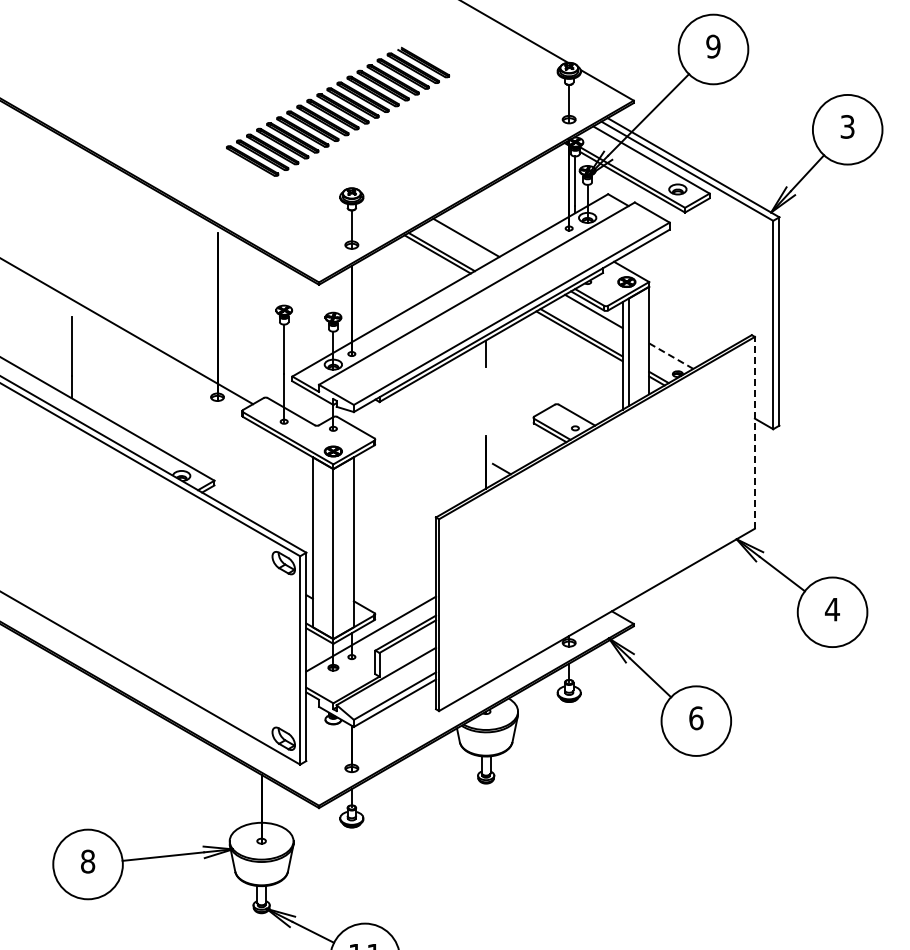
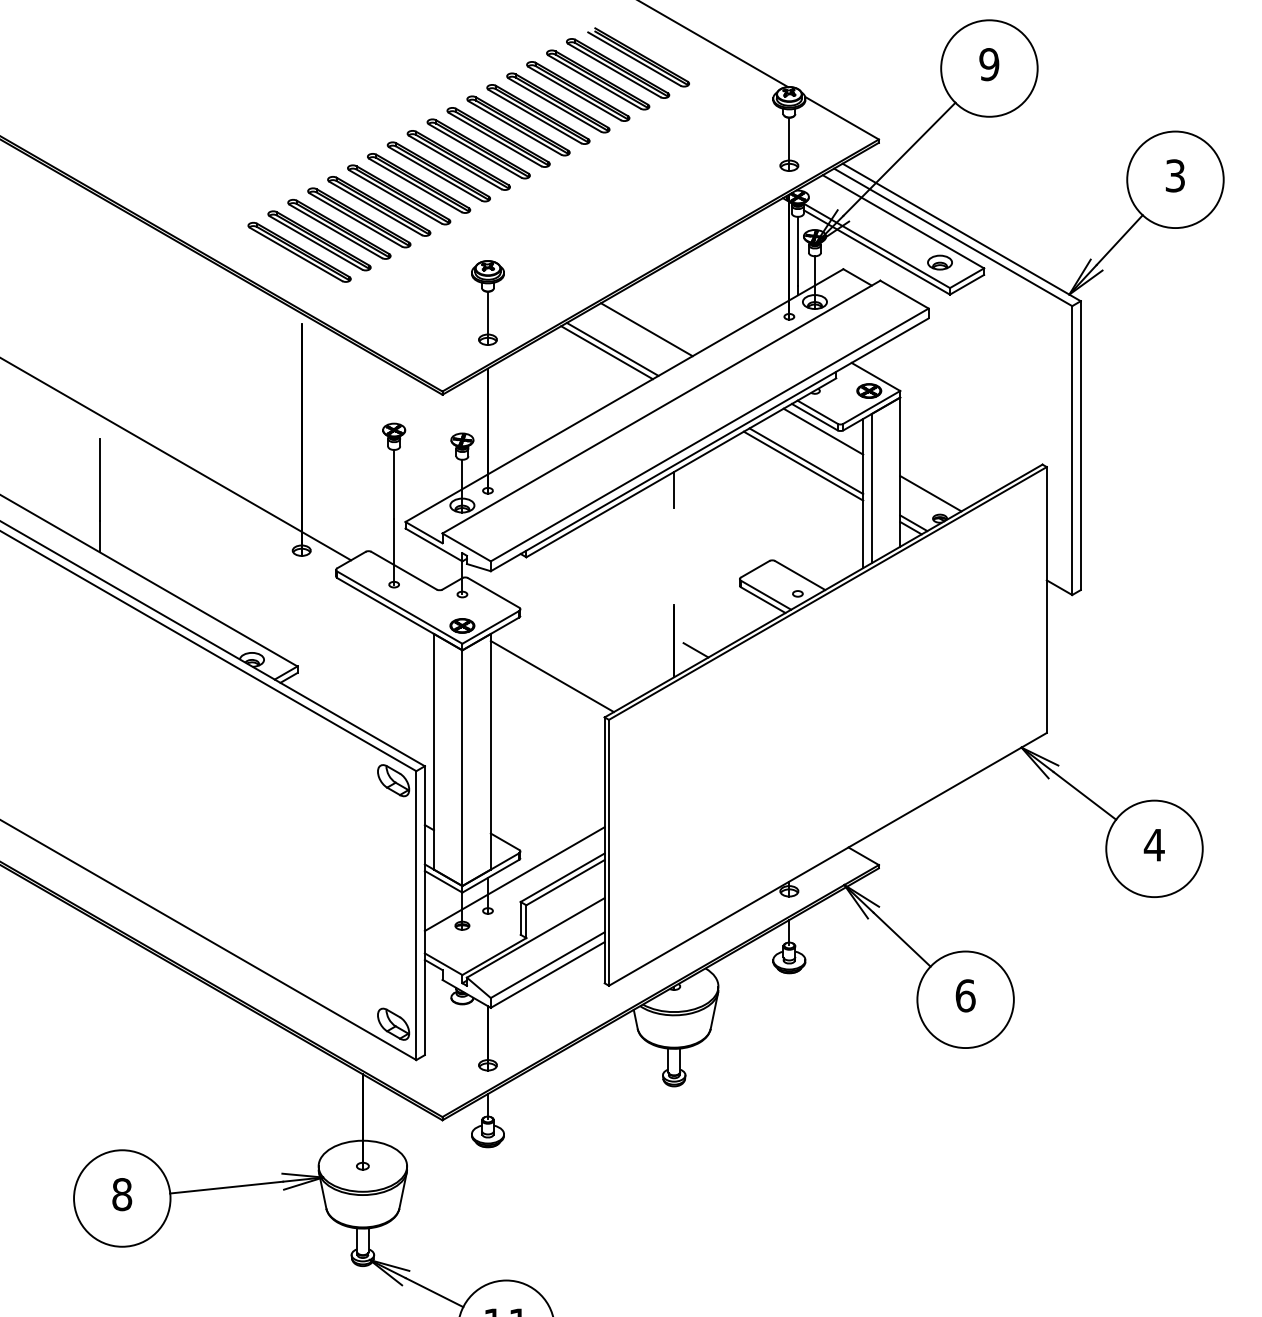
part: (337, 111) -> (468, 154), size x1.43
line: (671, 356) -> (931, 494), dashed -> solid
line: (754, 432) -> (1046, 599), dashed -> solid
line: (397, 487) -> (551, 675), added

